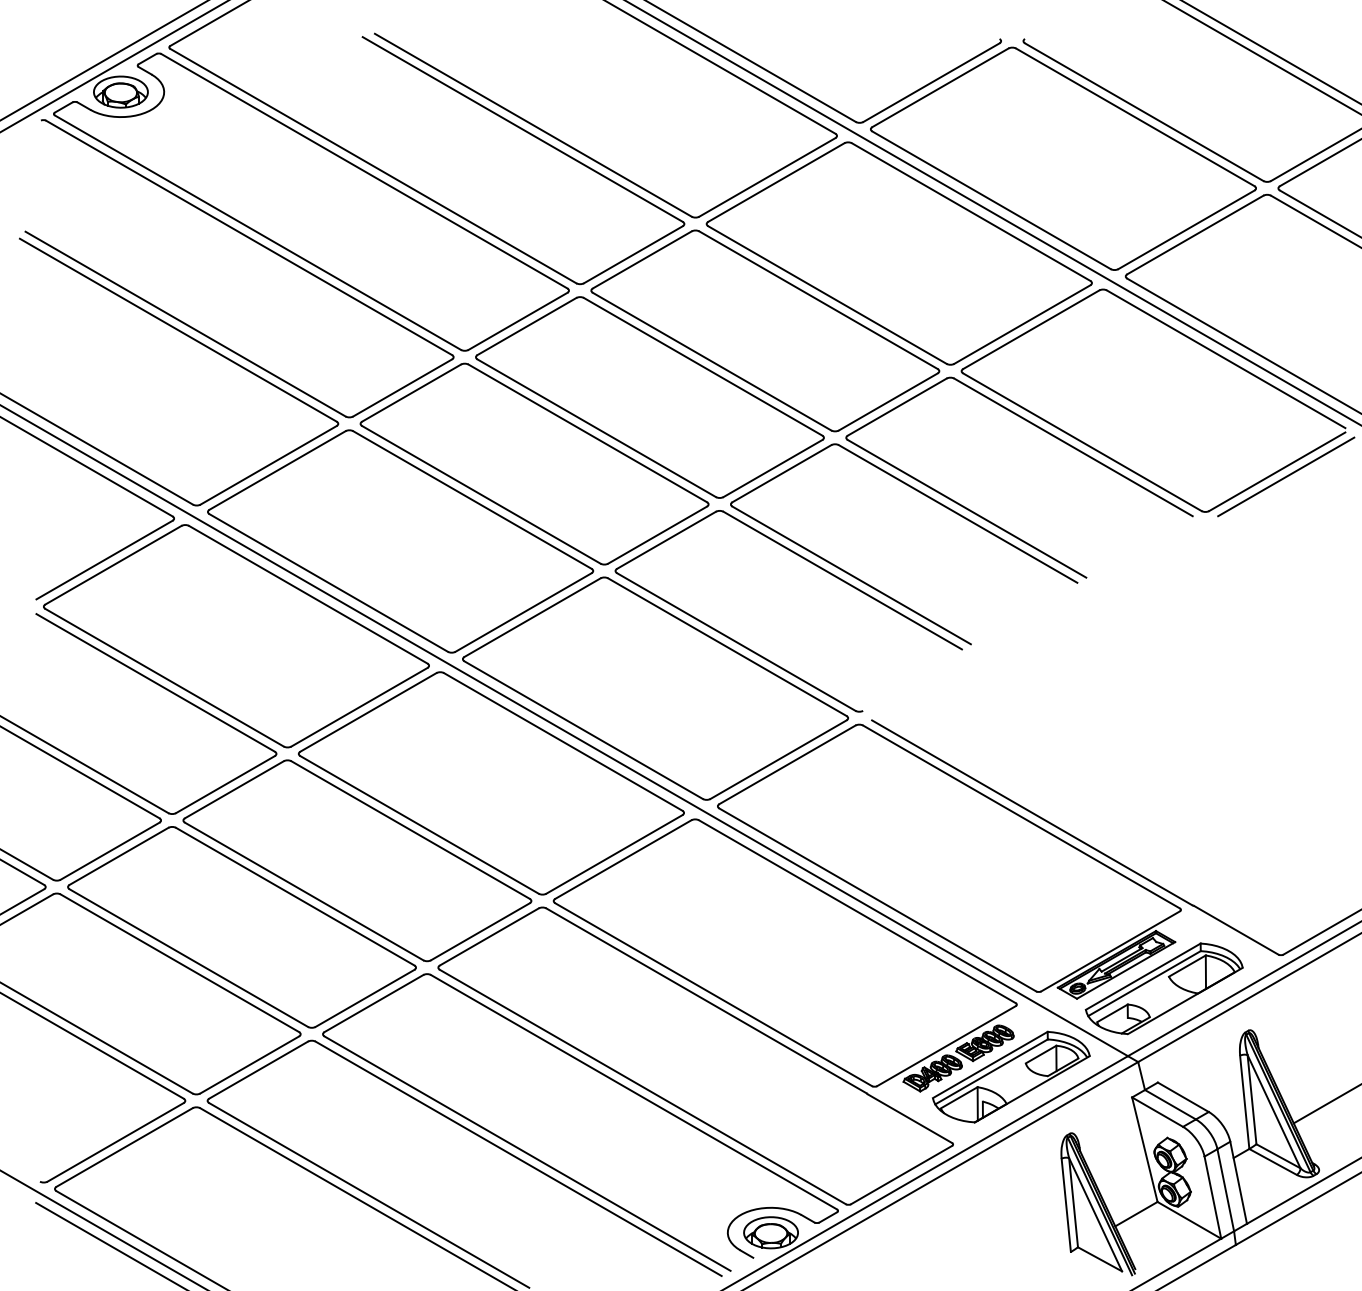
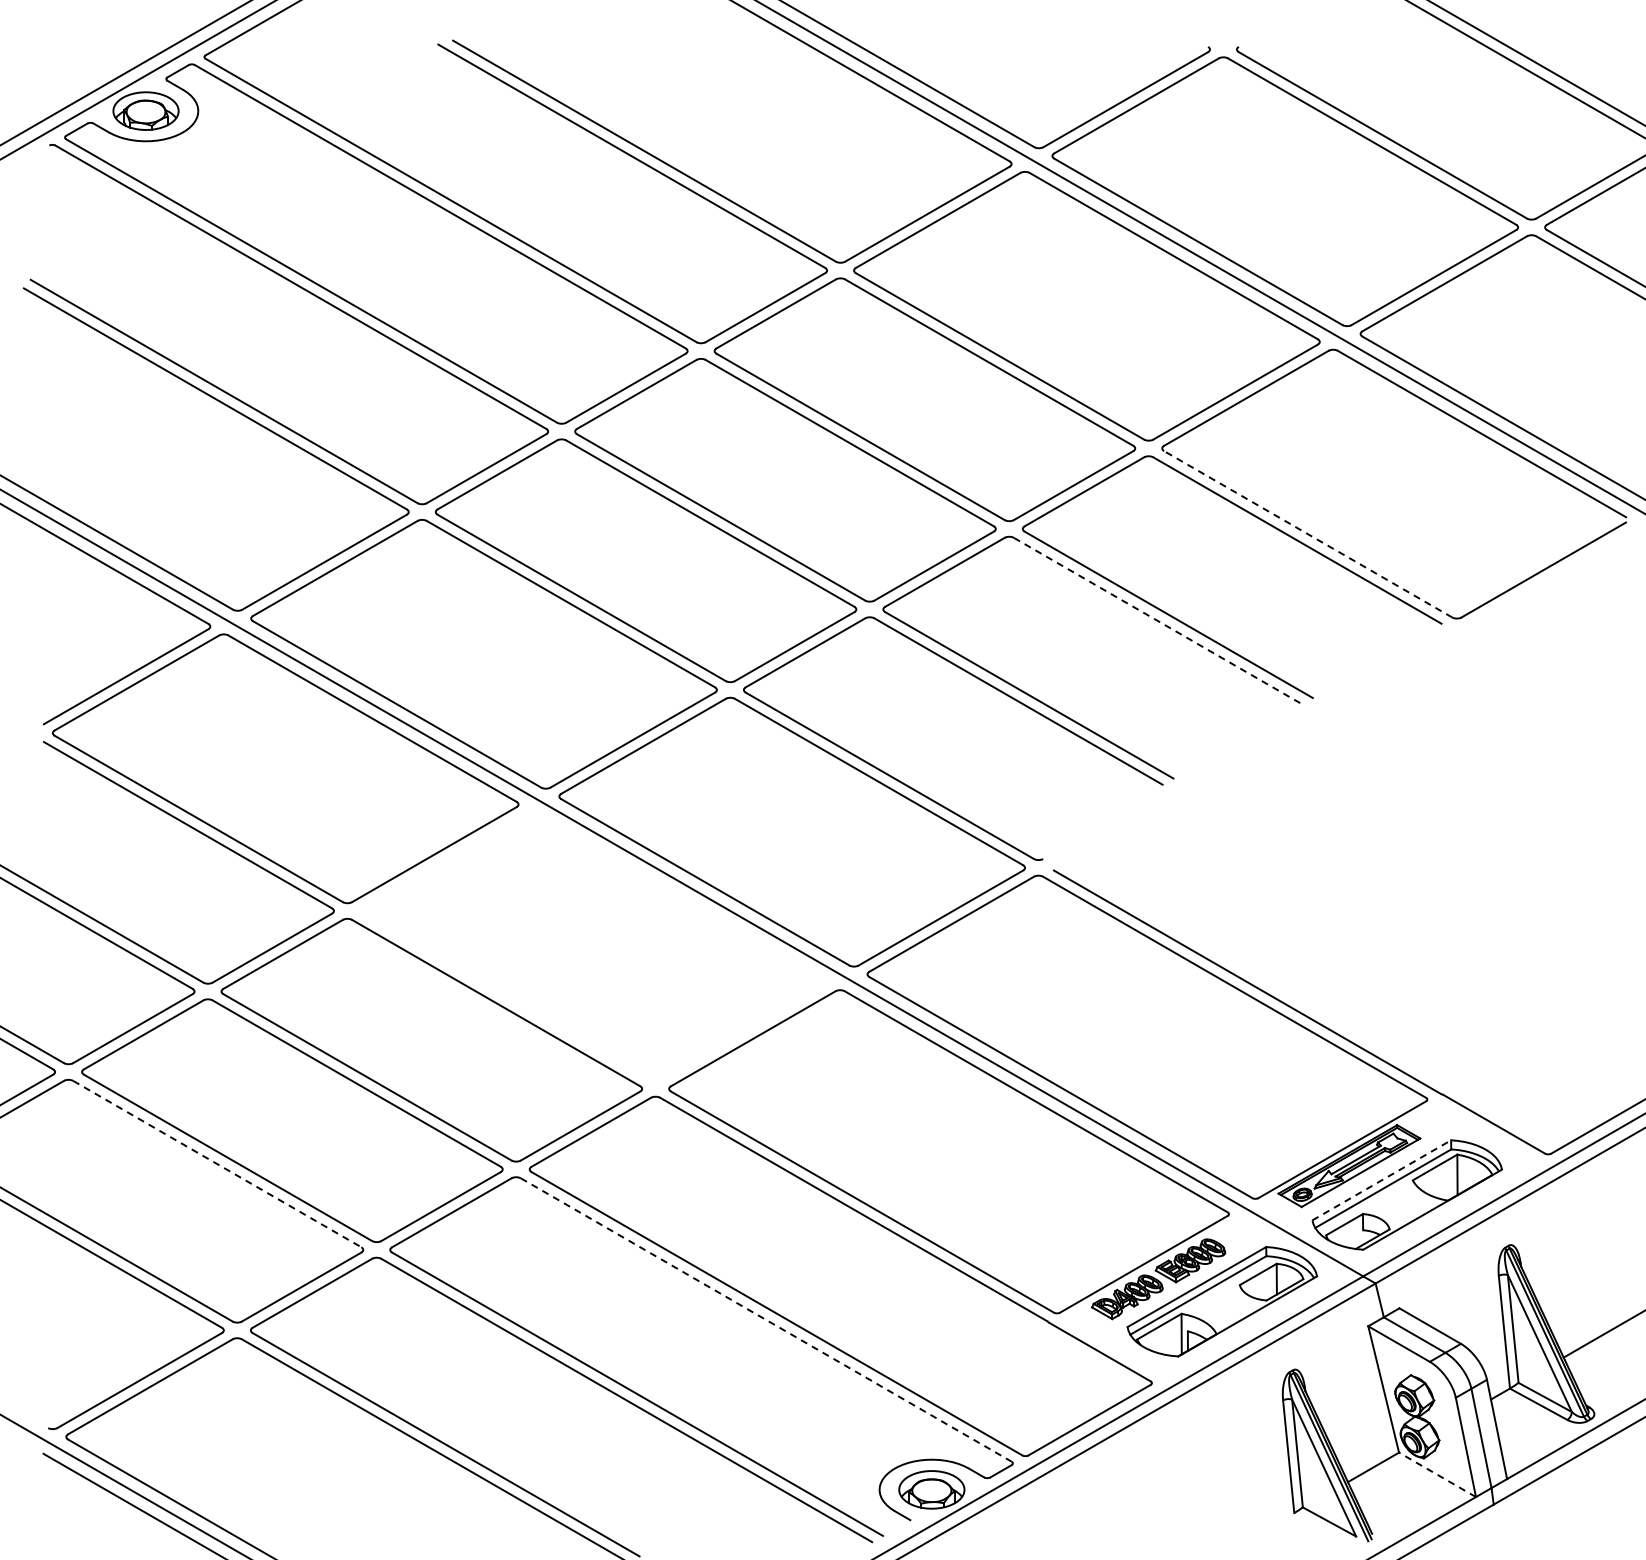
line: (1081, 442) -> (1307, 534), solid -> dashed
line: (1286, 476) -> (1554, 575), removed
line: (958, 514) -> (1158, 621), solid -> dashed
part: (491, 783) -> (593, 946), removed
line: (180, 963) -> (217, 1164), solid -> dashed
line: (1143, 976) -> (1382, 1180), solid -> dashed
line: (634, 1092) -> (766, 1320), solid -> dashed
line: (1189, 1220) -> (1437, 1474), solid -> dashed

